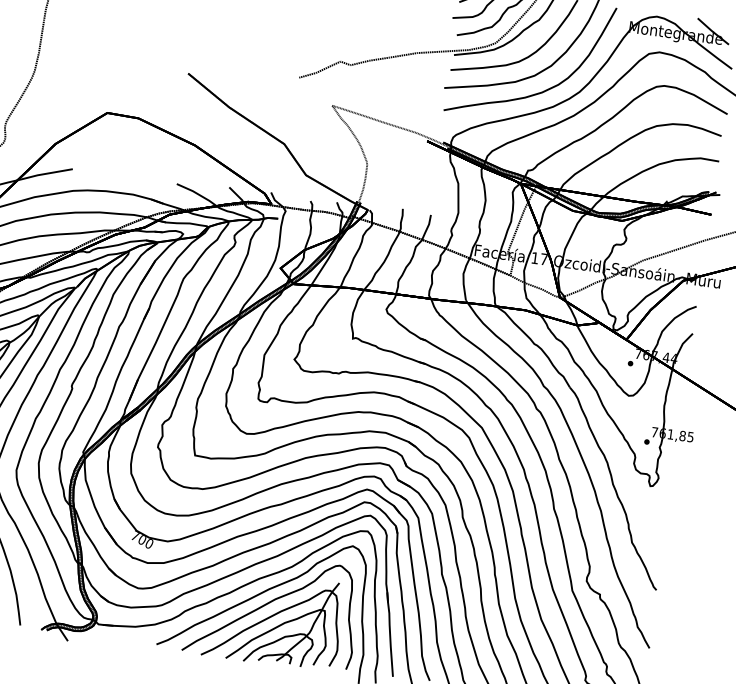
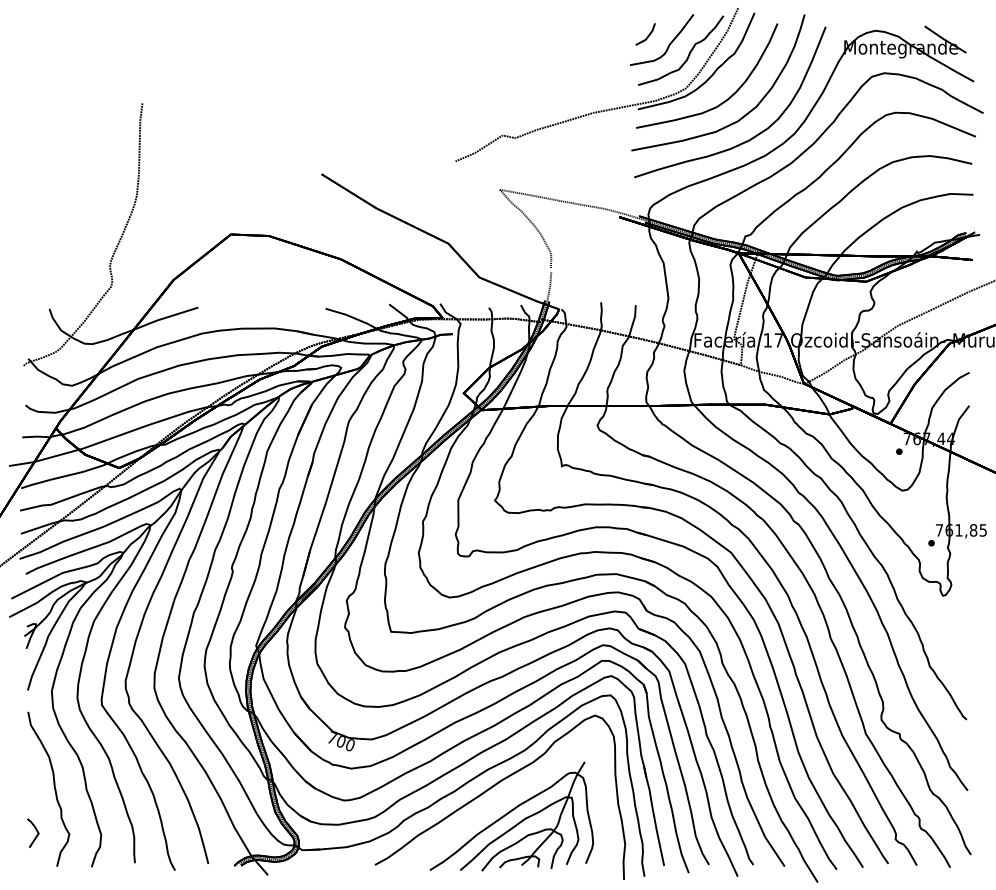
part: (268, 604) -> (503, 798), removed

